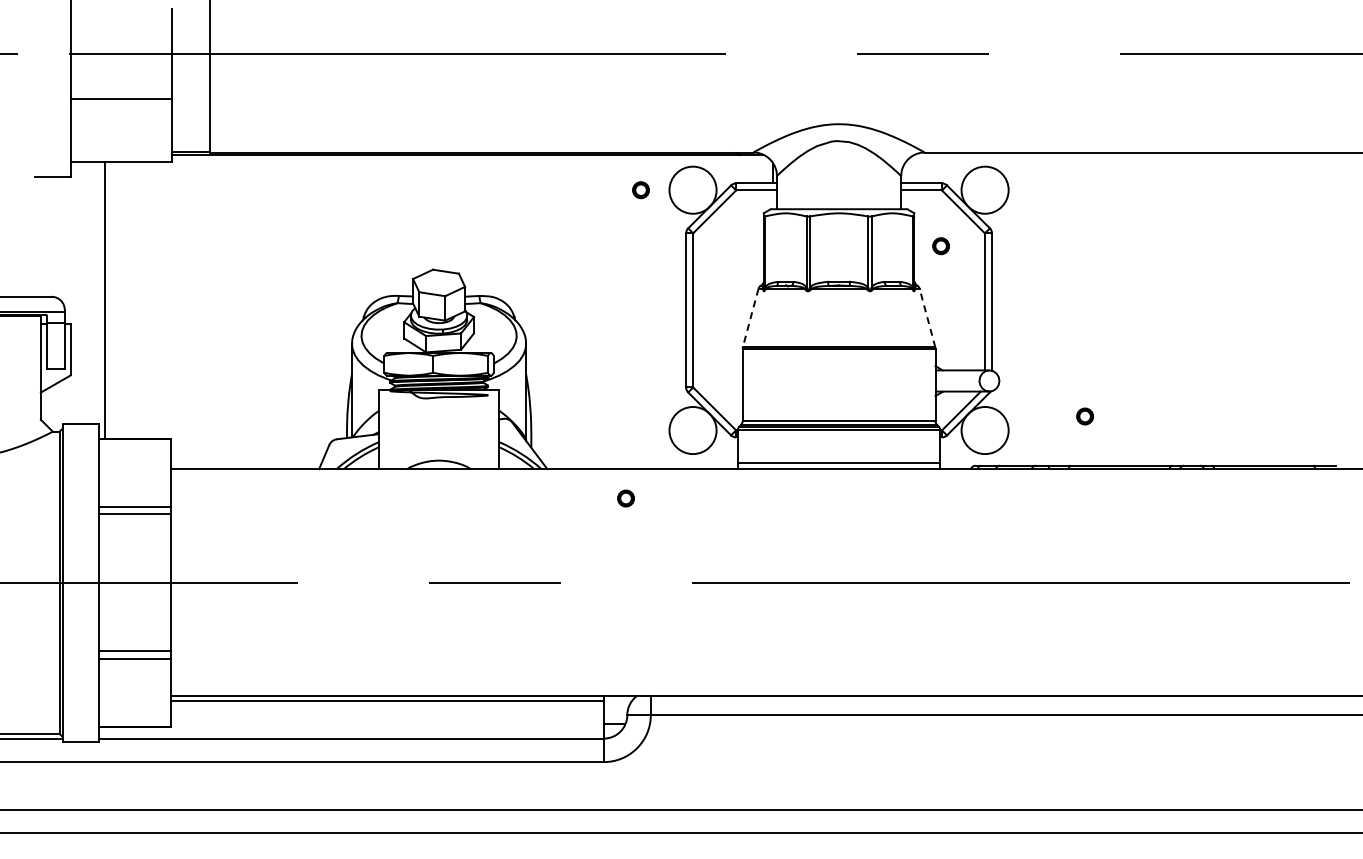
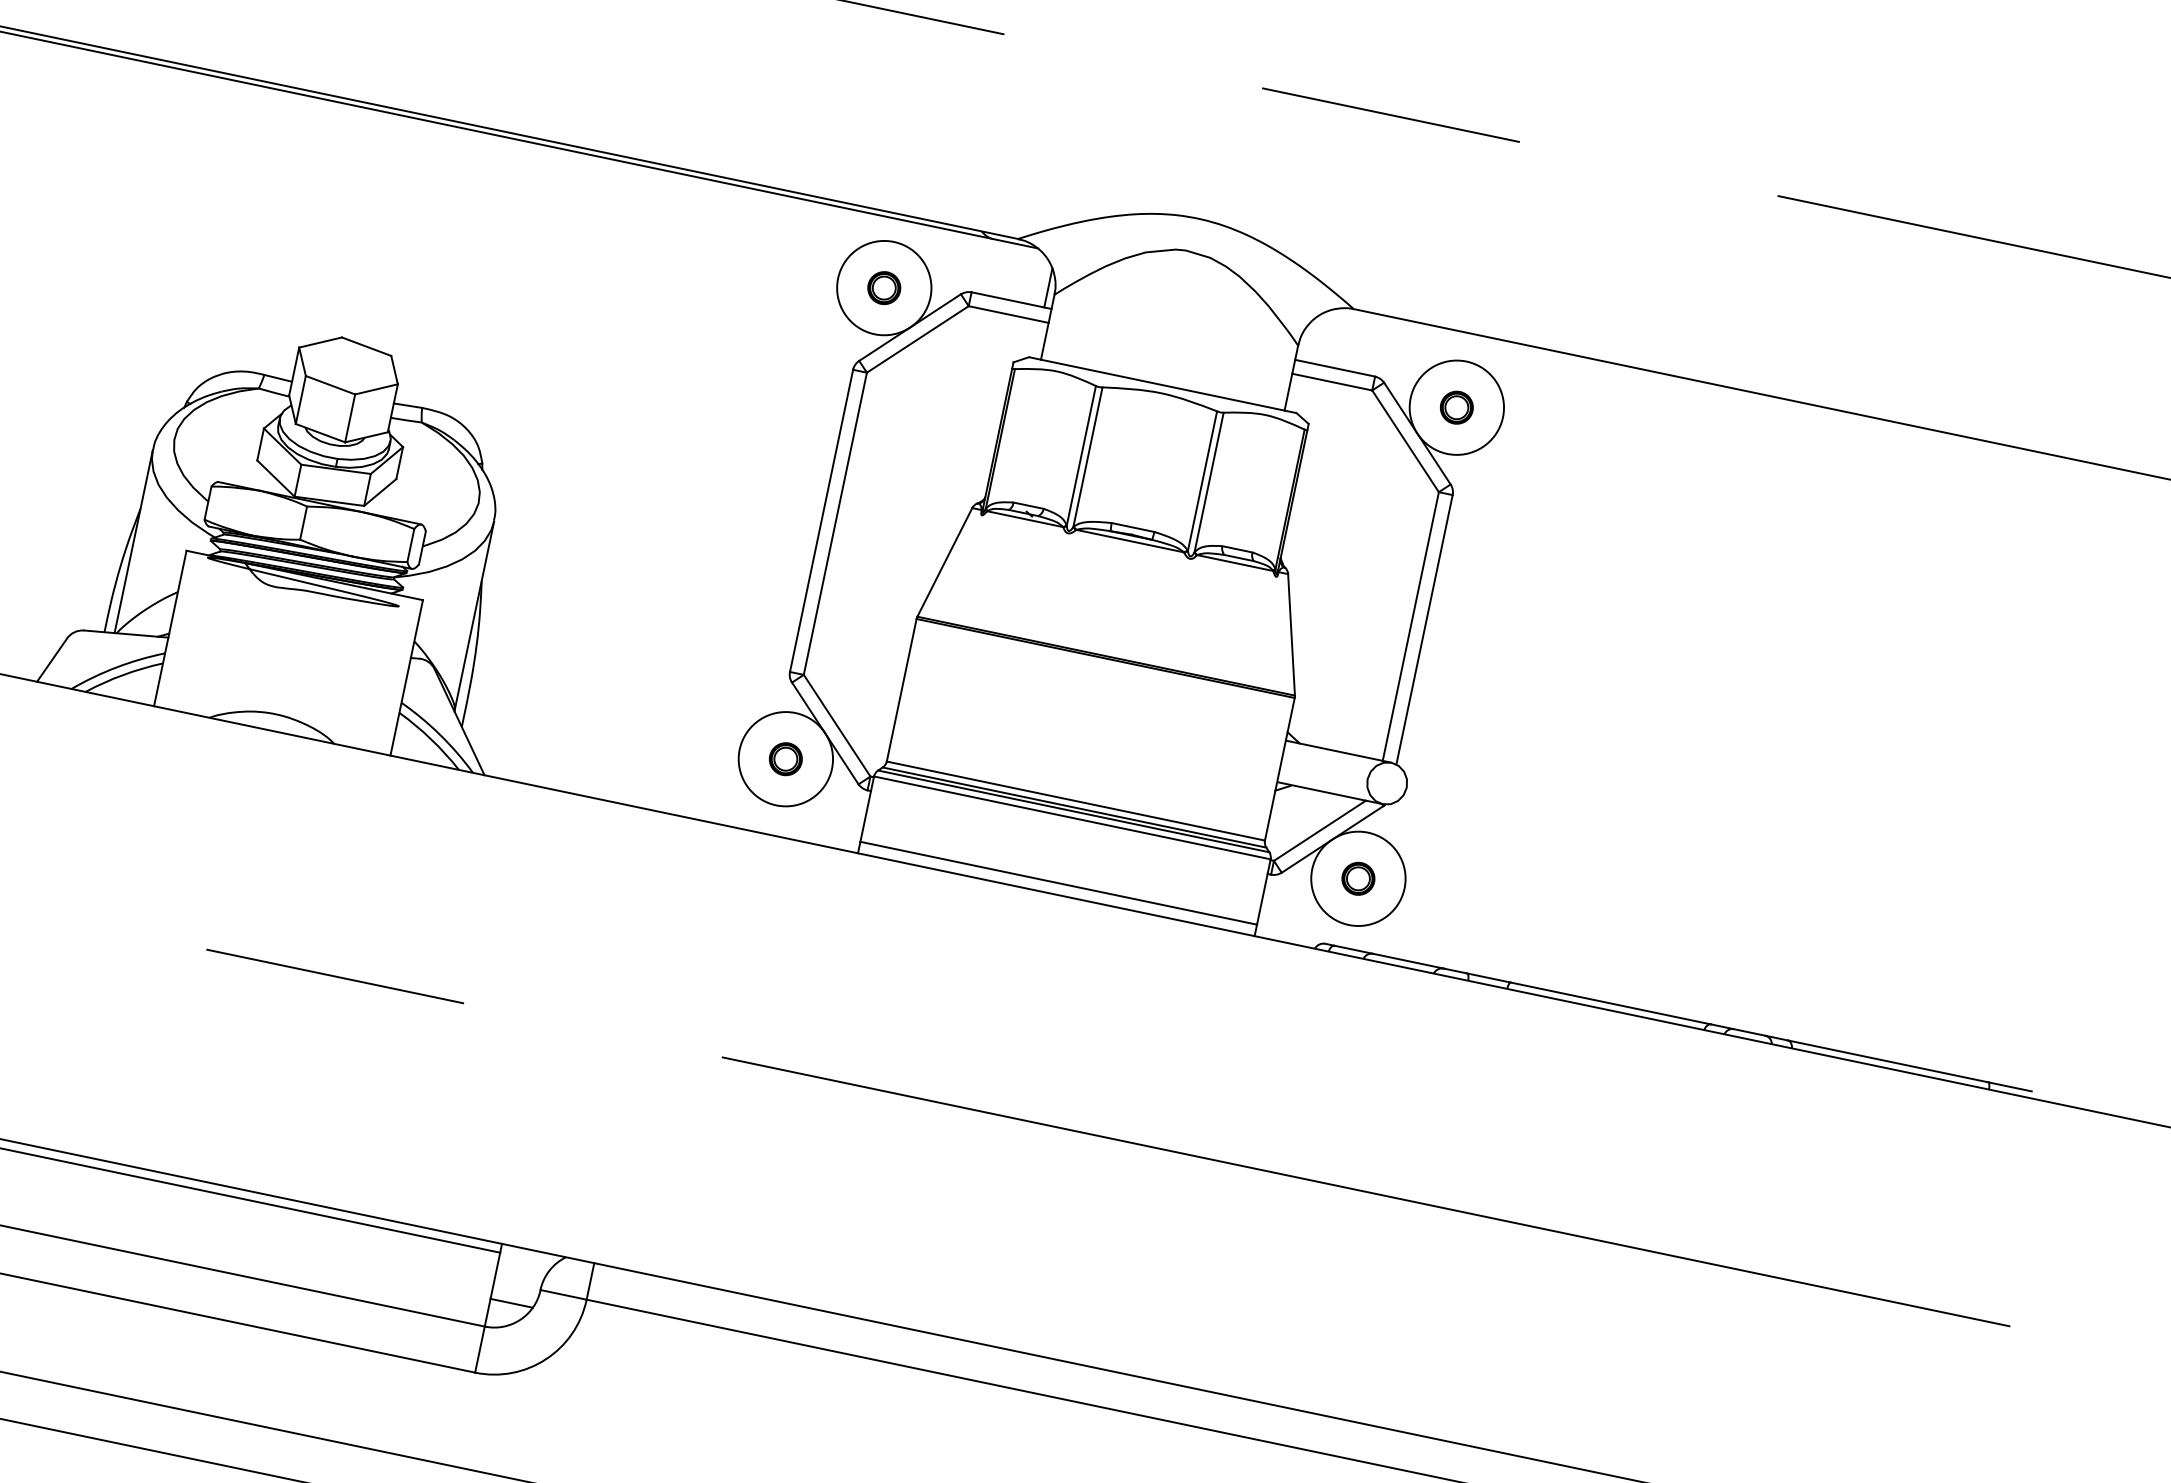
part: (640, 190) -> (883, 288), moved
part: (940, 246) -> (1455, 408), moved
line: (927, 317) -> (1291, 633), dashed -> solid
line: (750, 318) -> (944, 563), dashed -> solid
part: (1084, 416) -> (1357, 878), moved
part: (625, 498) -> (784, 758), moved

